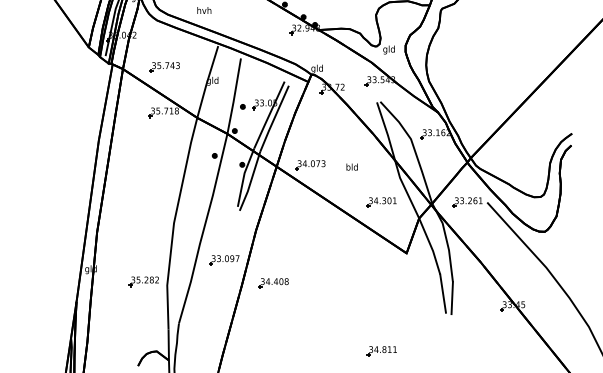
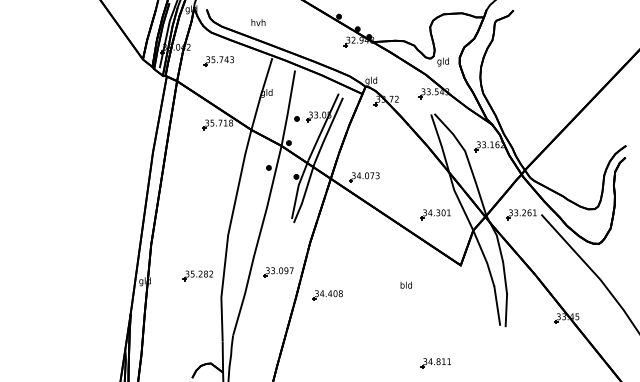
part: (164, 67) -> (218, 61), moved
text: (351, 166) -> (405, 284), moved
part: (143, 281) -> (197, 275), moved

